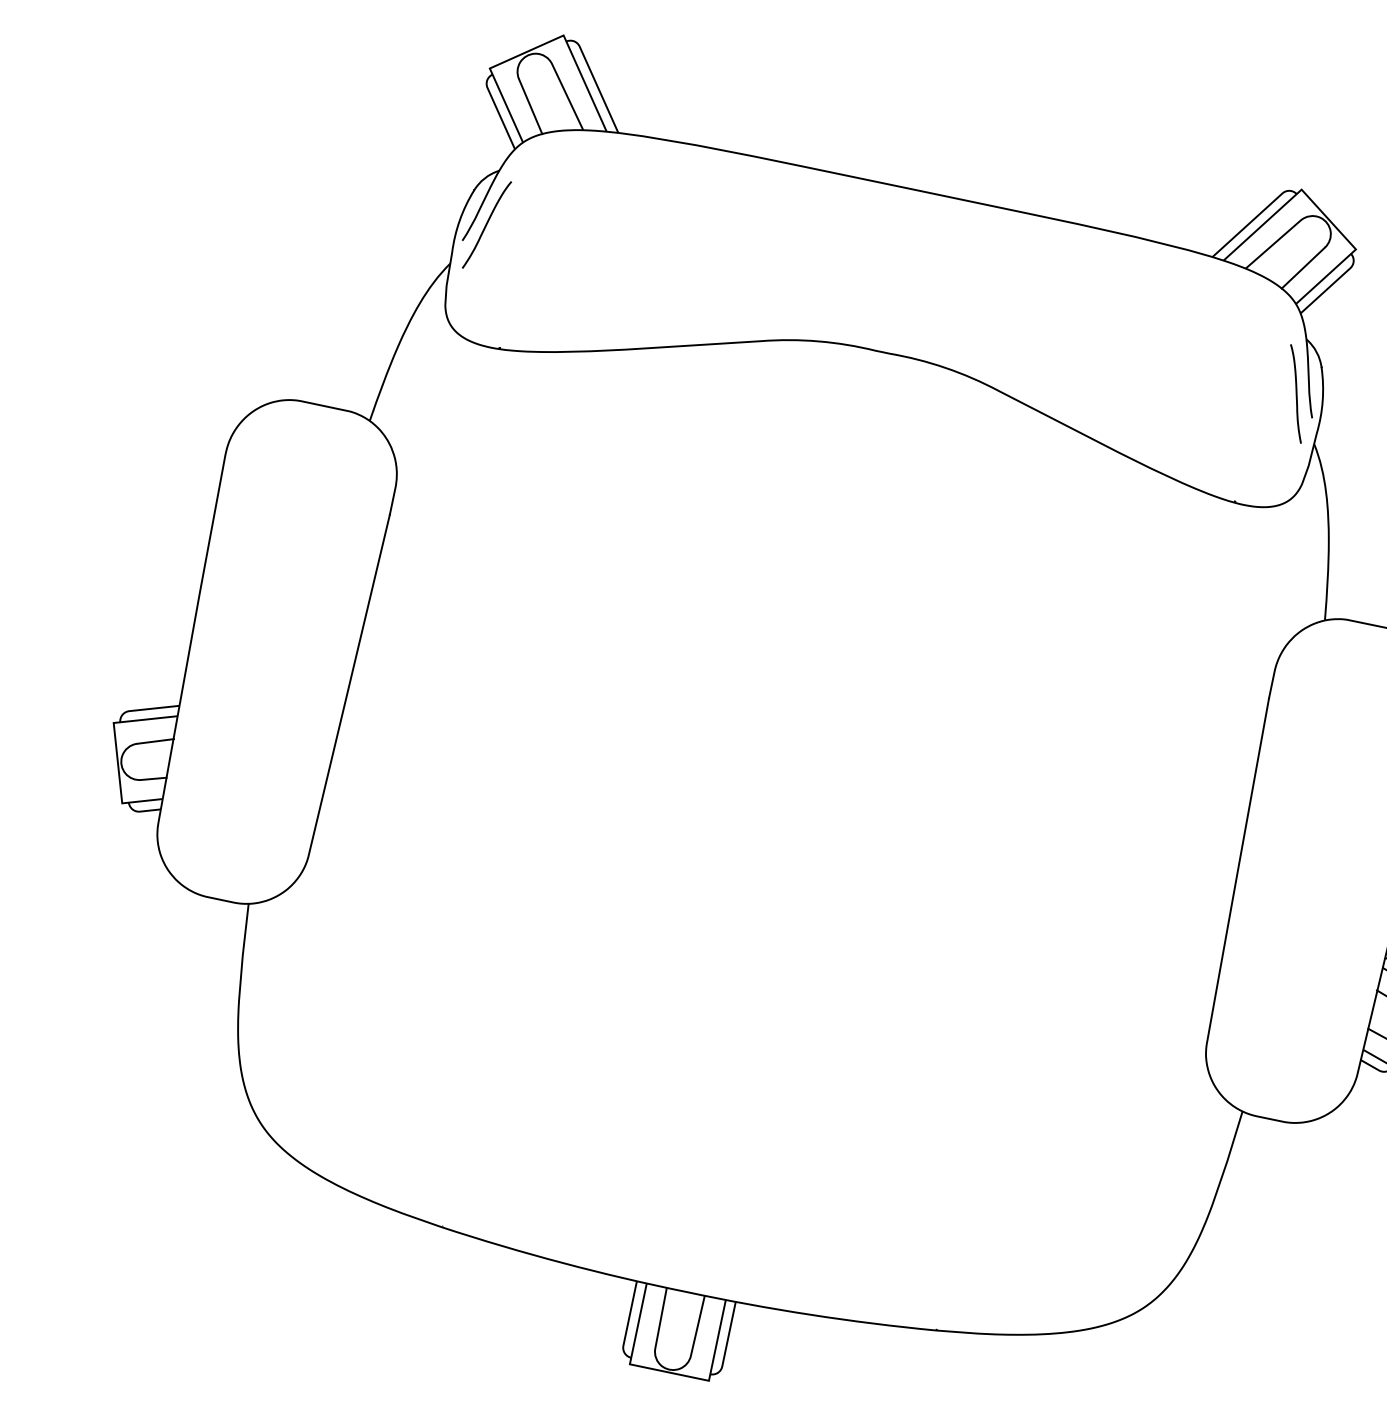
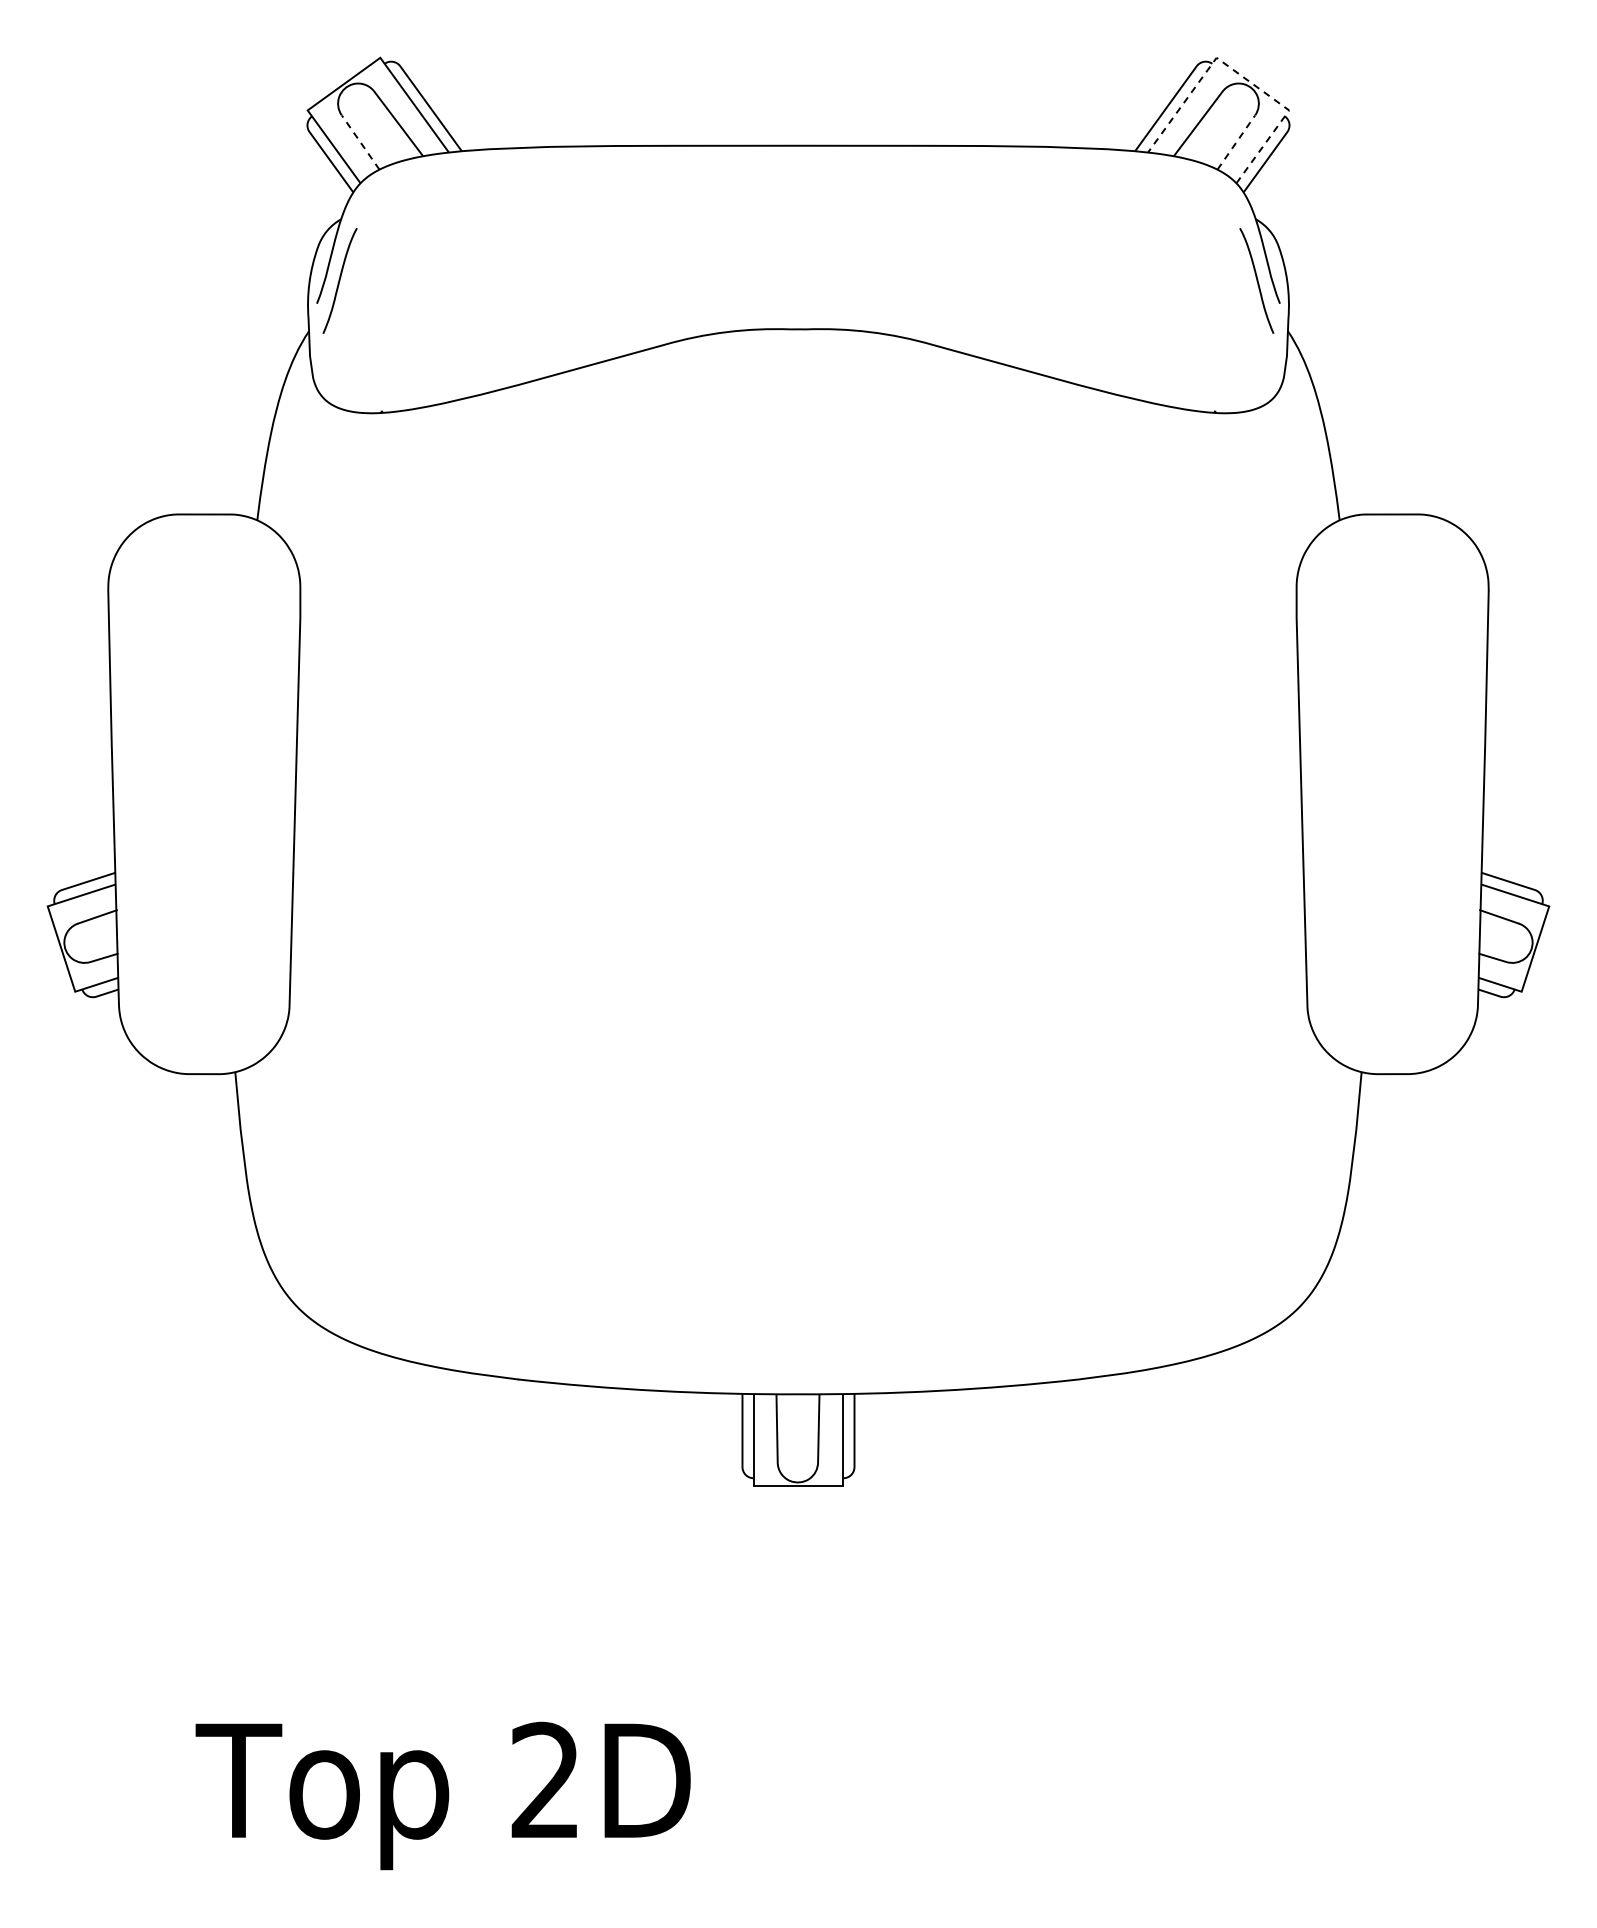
line: (530, 106) -> (360, 142), solid -> dashed
line: (1320, 209) -> (1241, 75), solid -> dashed
line: (1303, 268) -> (1236, 142), solid -> dashed

